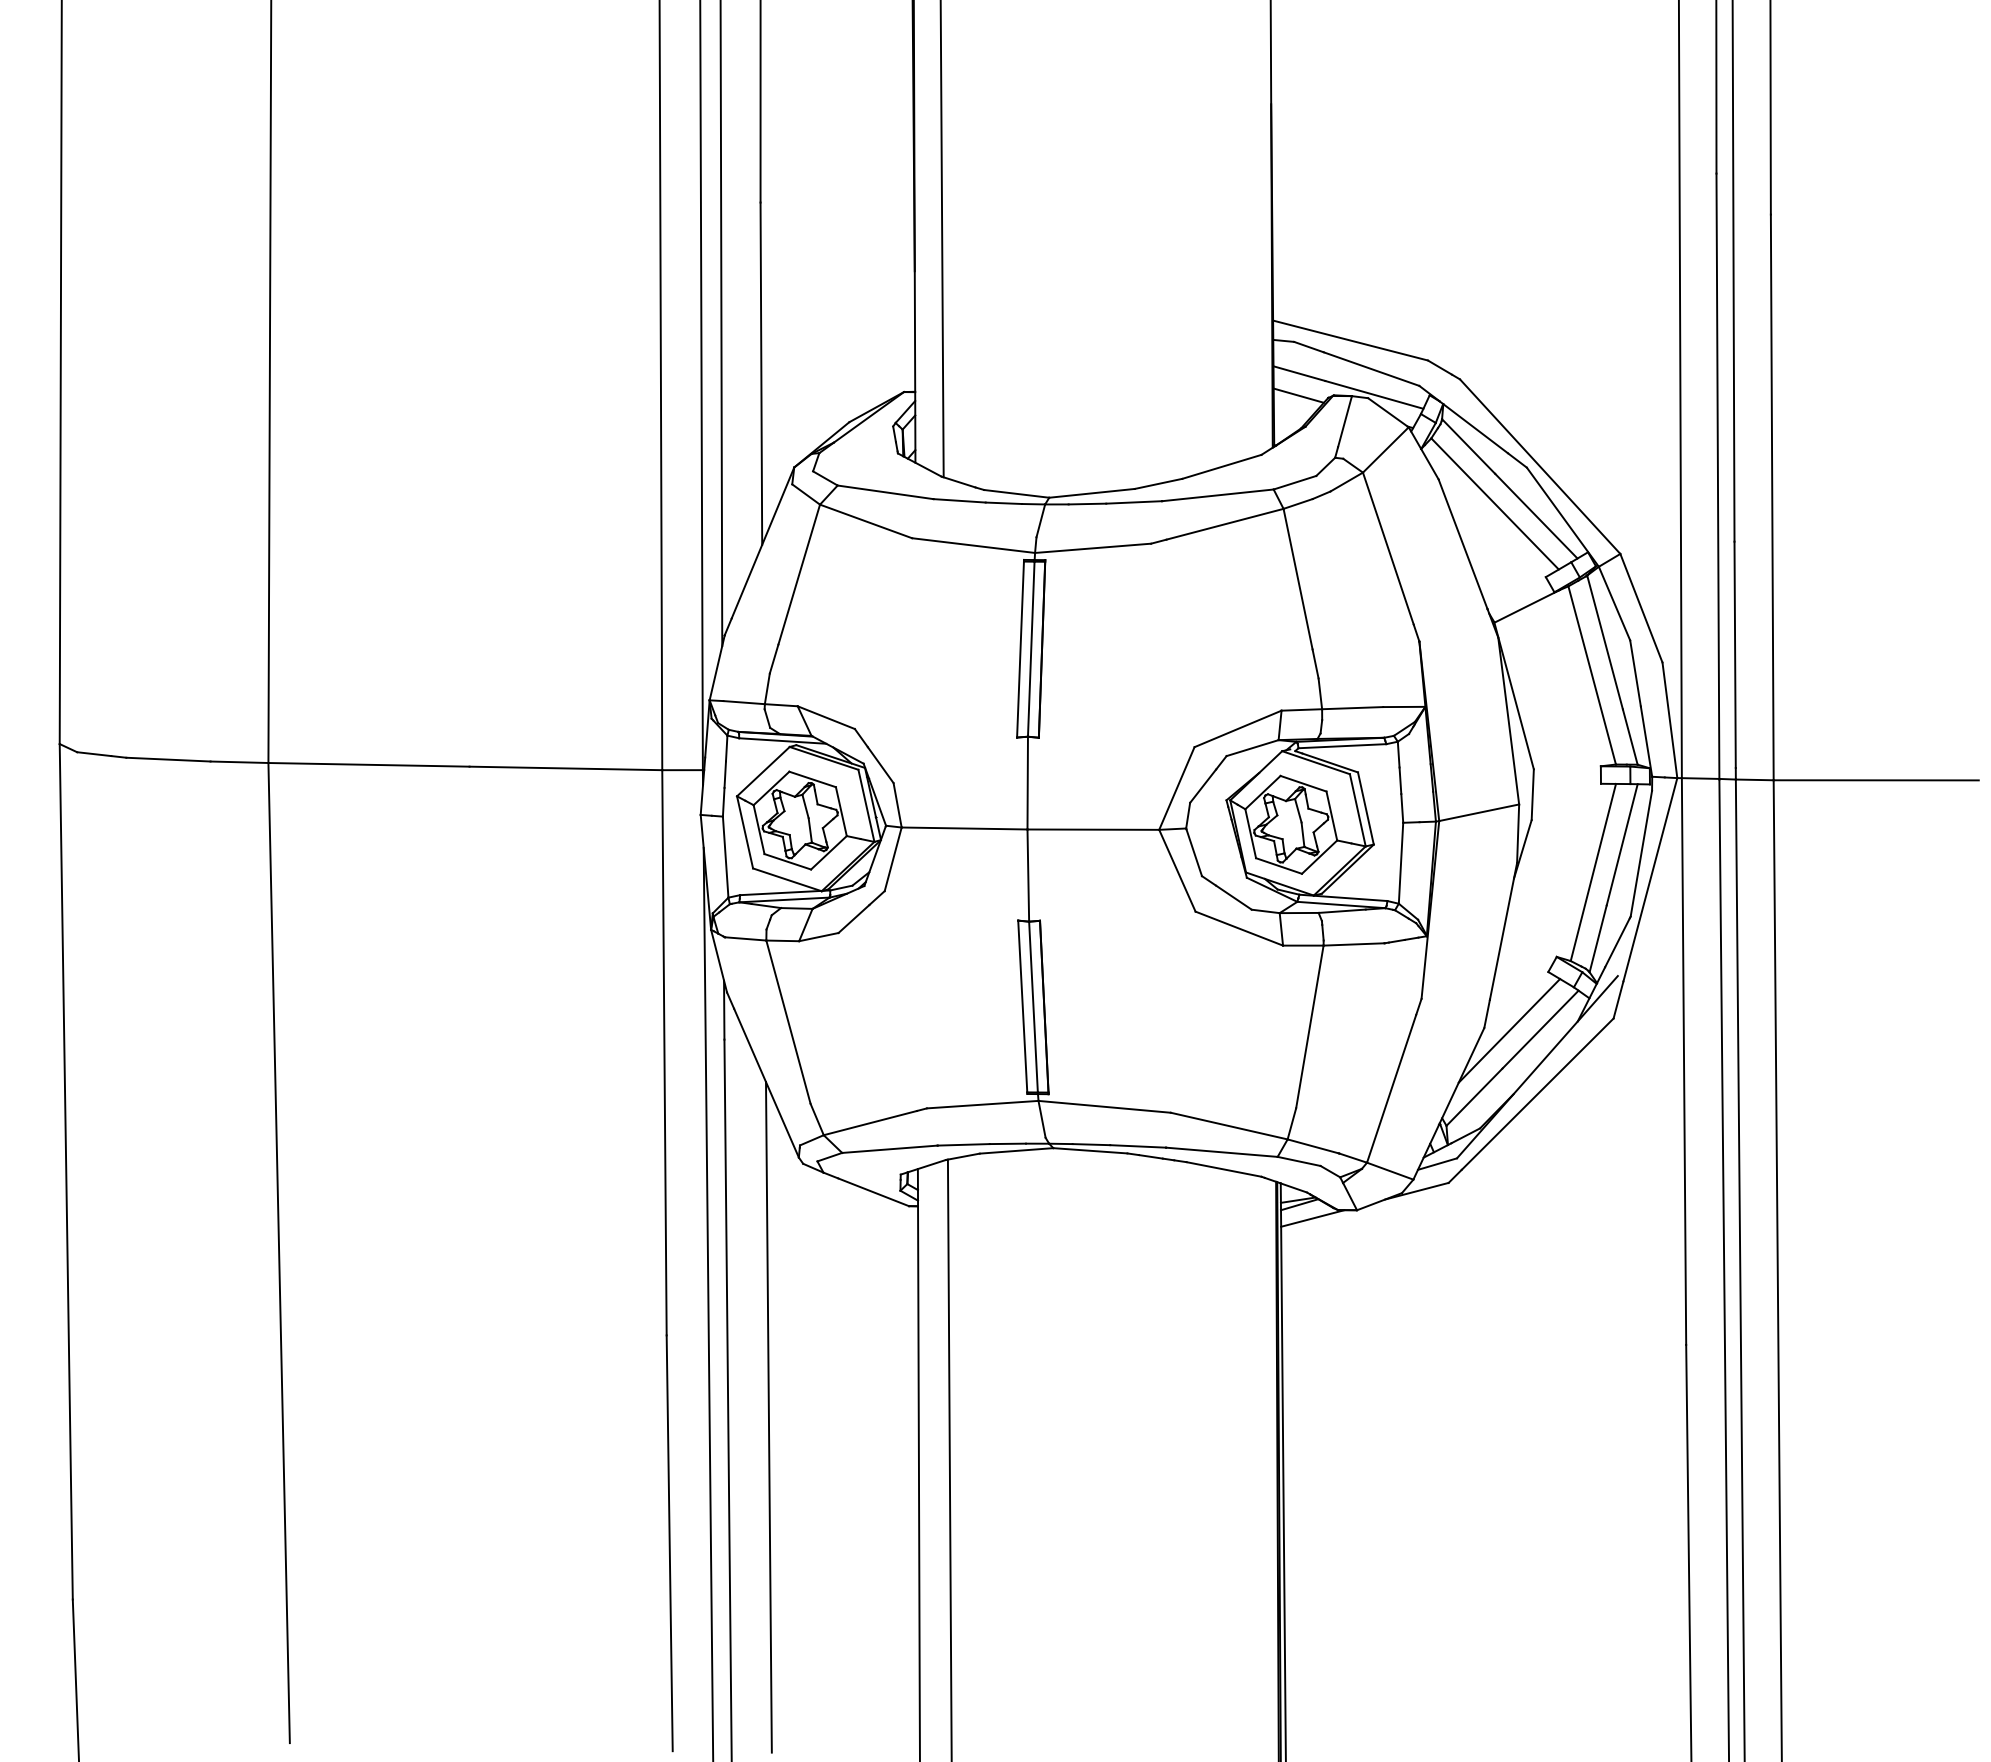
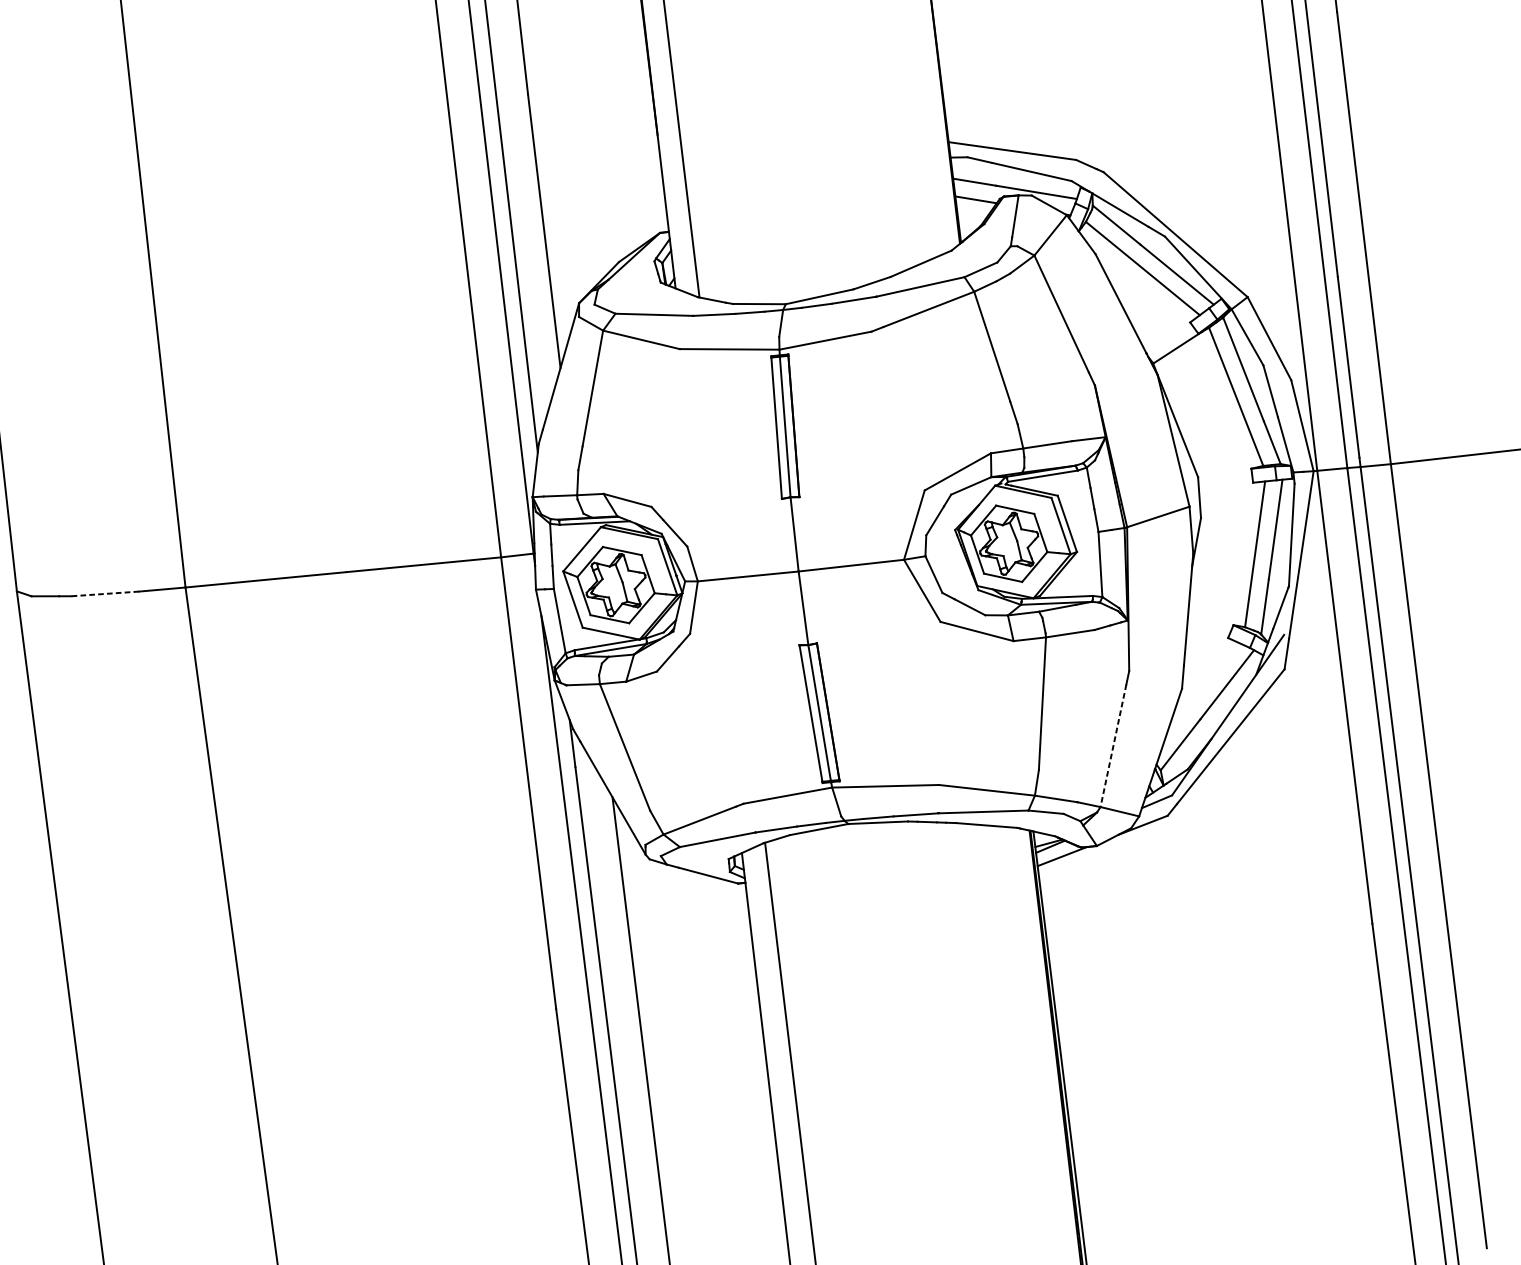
line: (167, 759) -> (104, 593), solid -> dashed
line: (1509, 1030) -> (1202, 688), removed
line: (1391, 1088) -> (1113, 745), solid -> dashed

